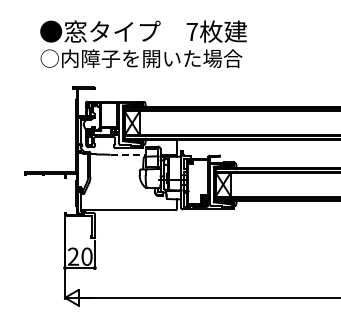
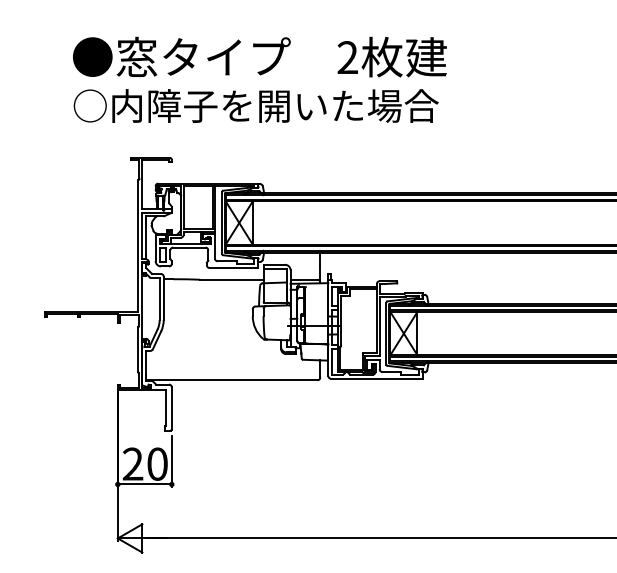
text: (191, 31) -> (346, 56), 7 -> 2
line: (128, 154) -> (232, 279), dashed -> solid

